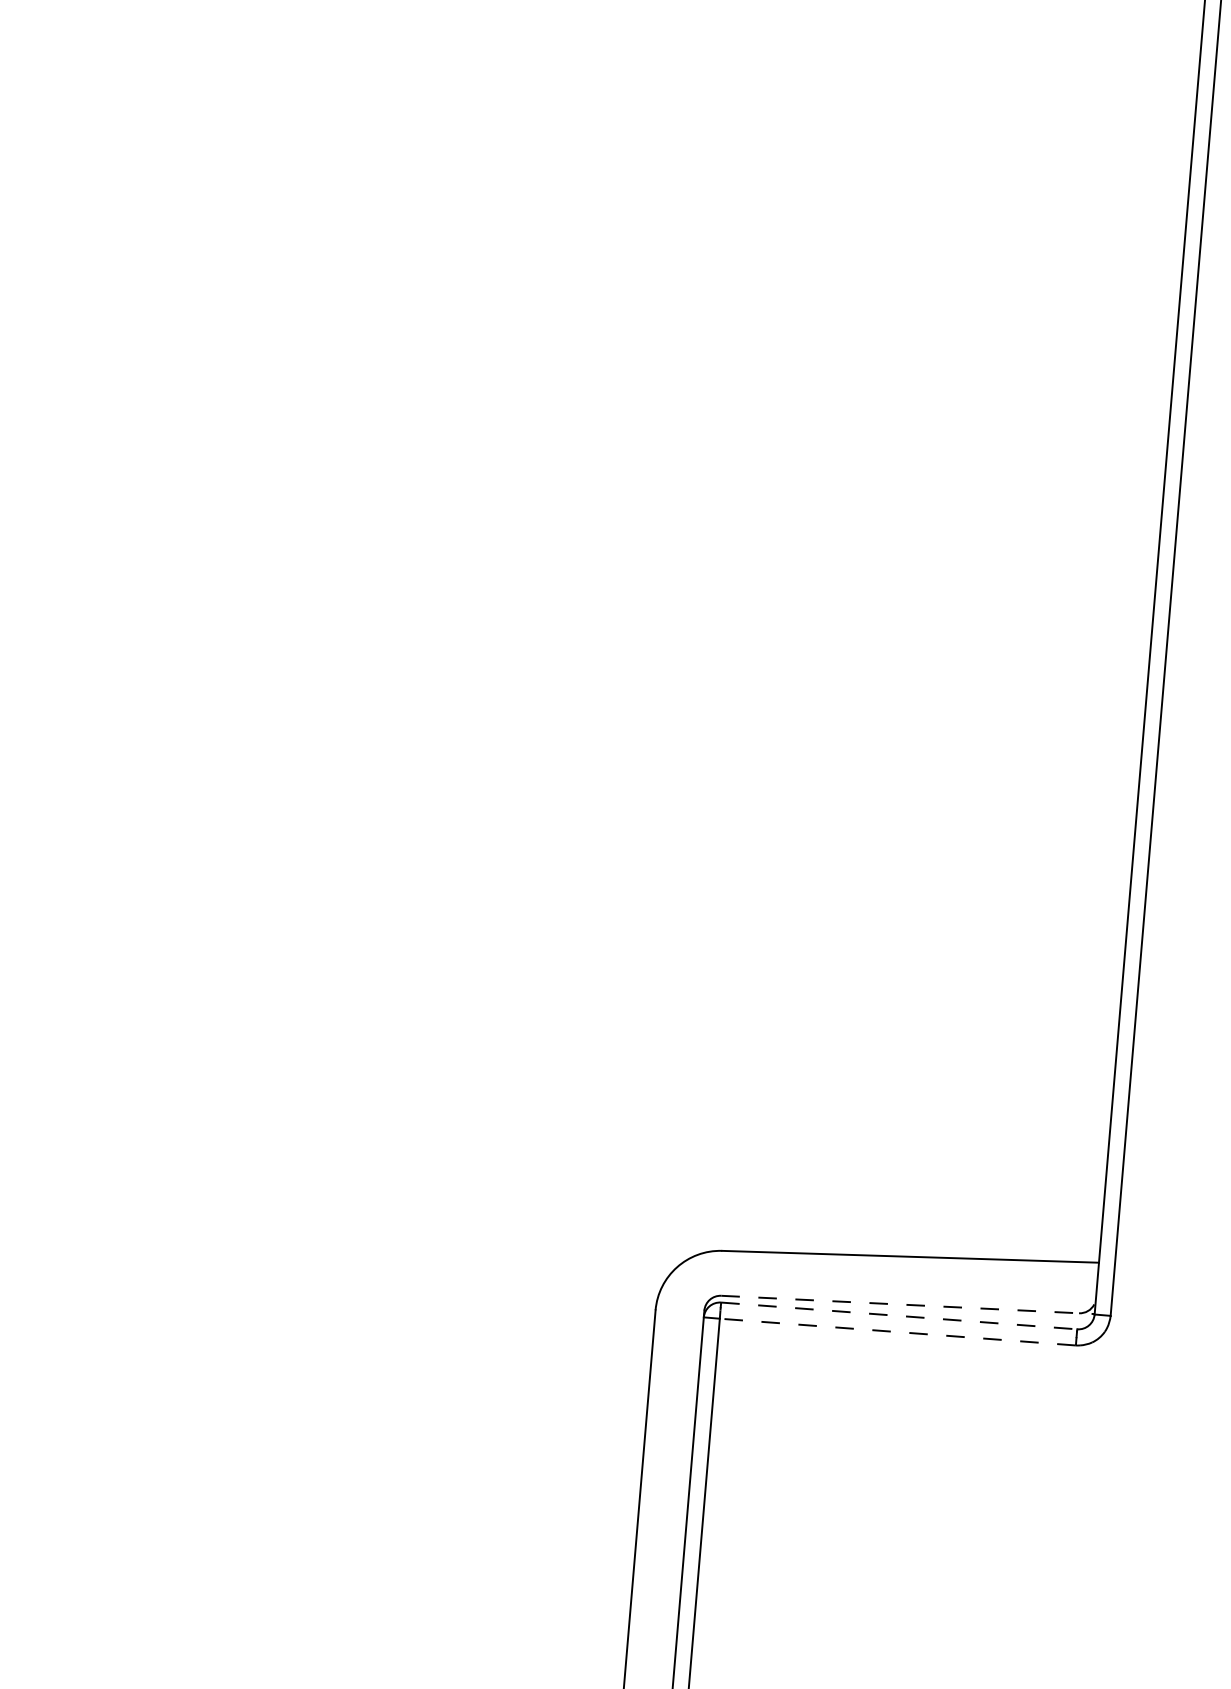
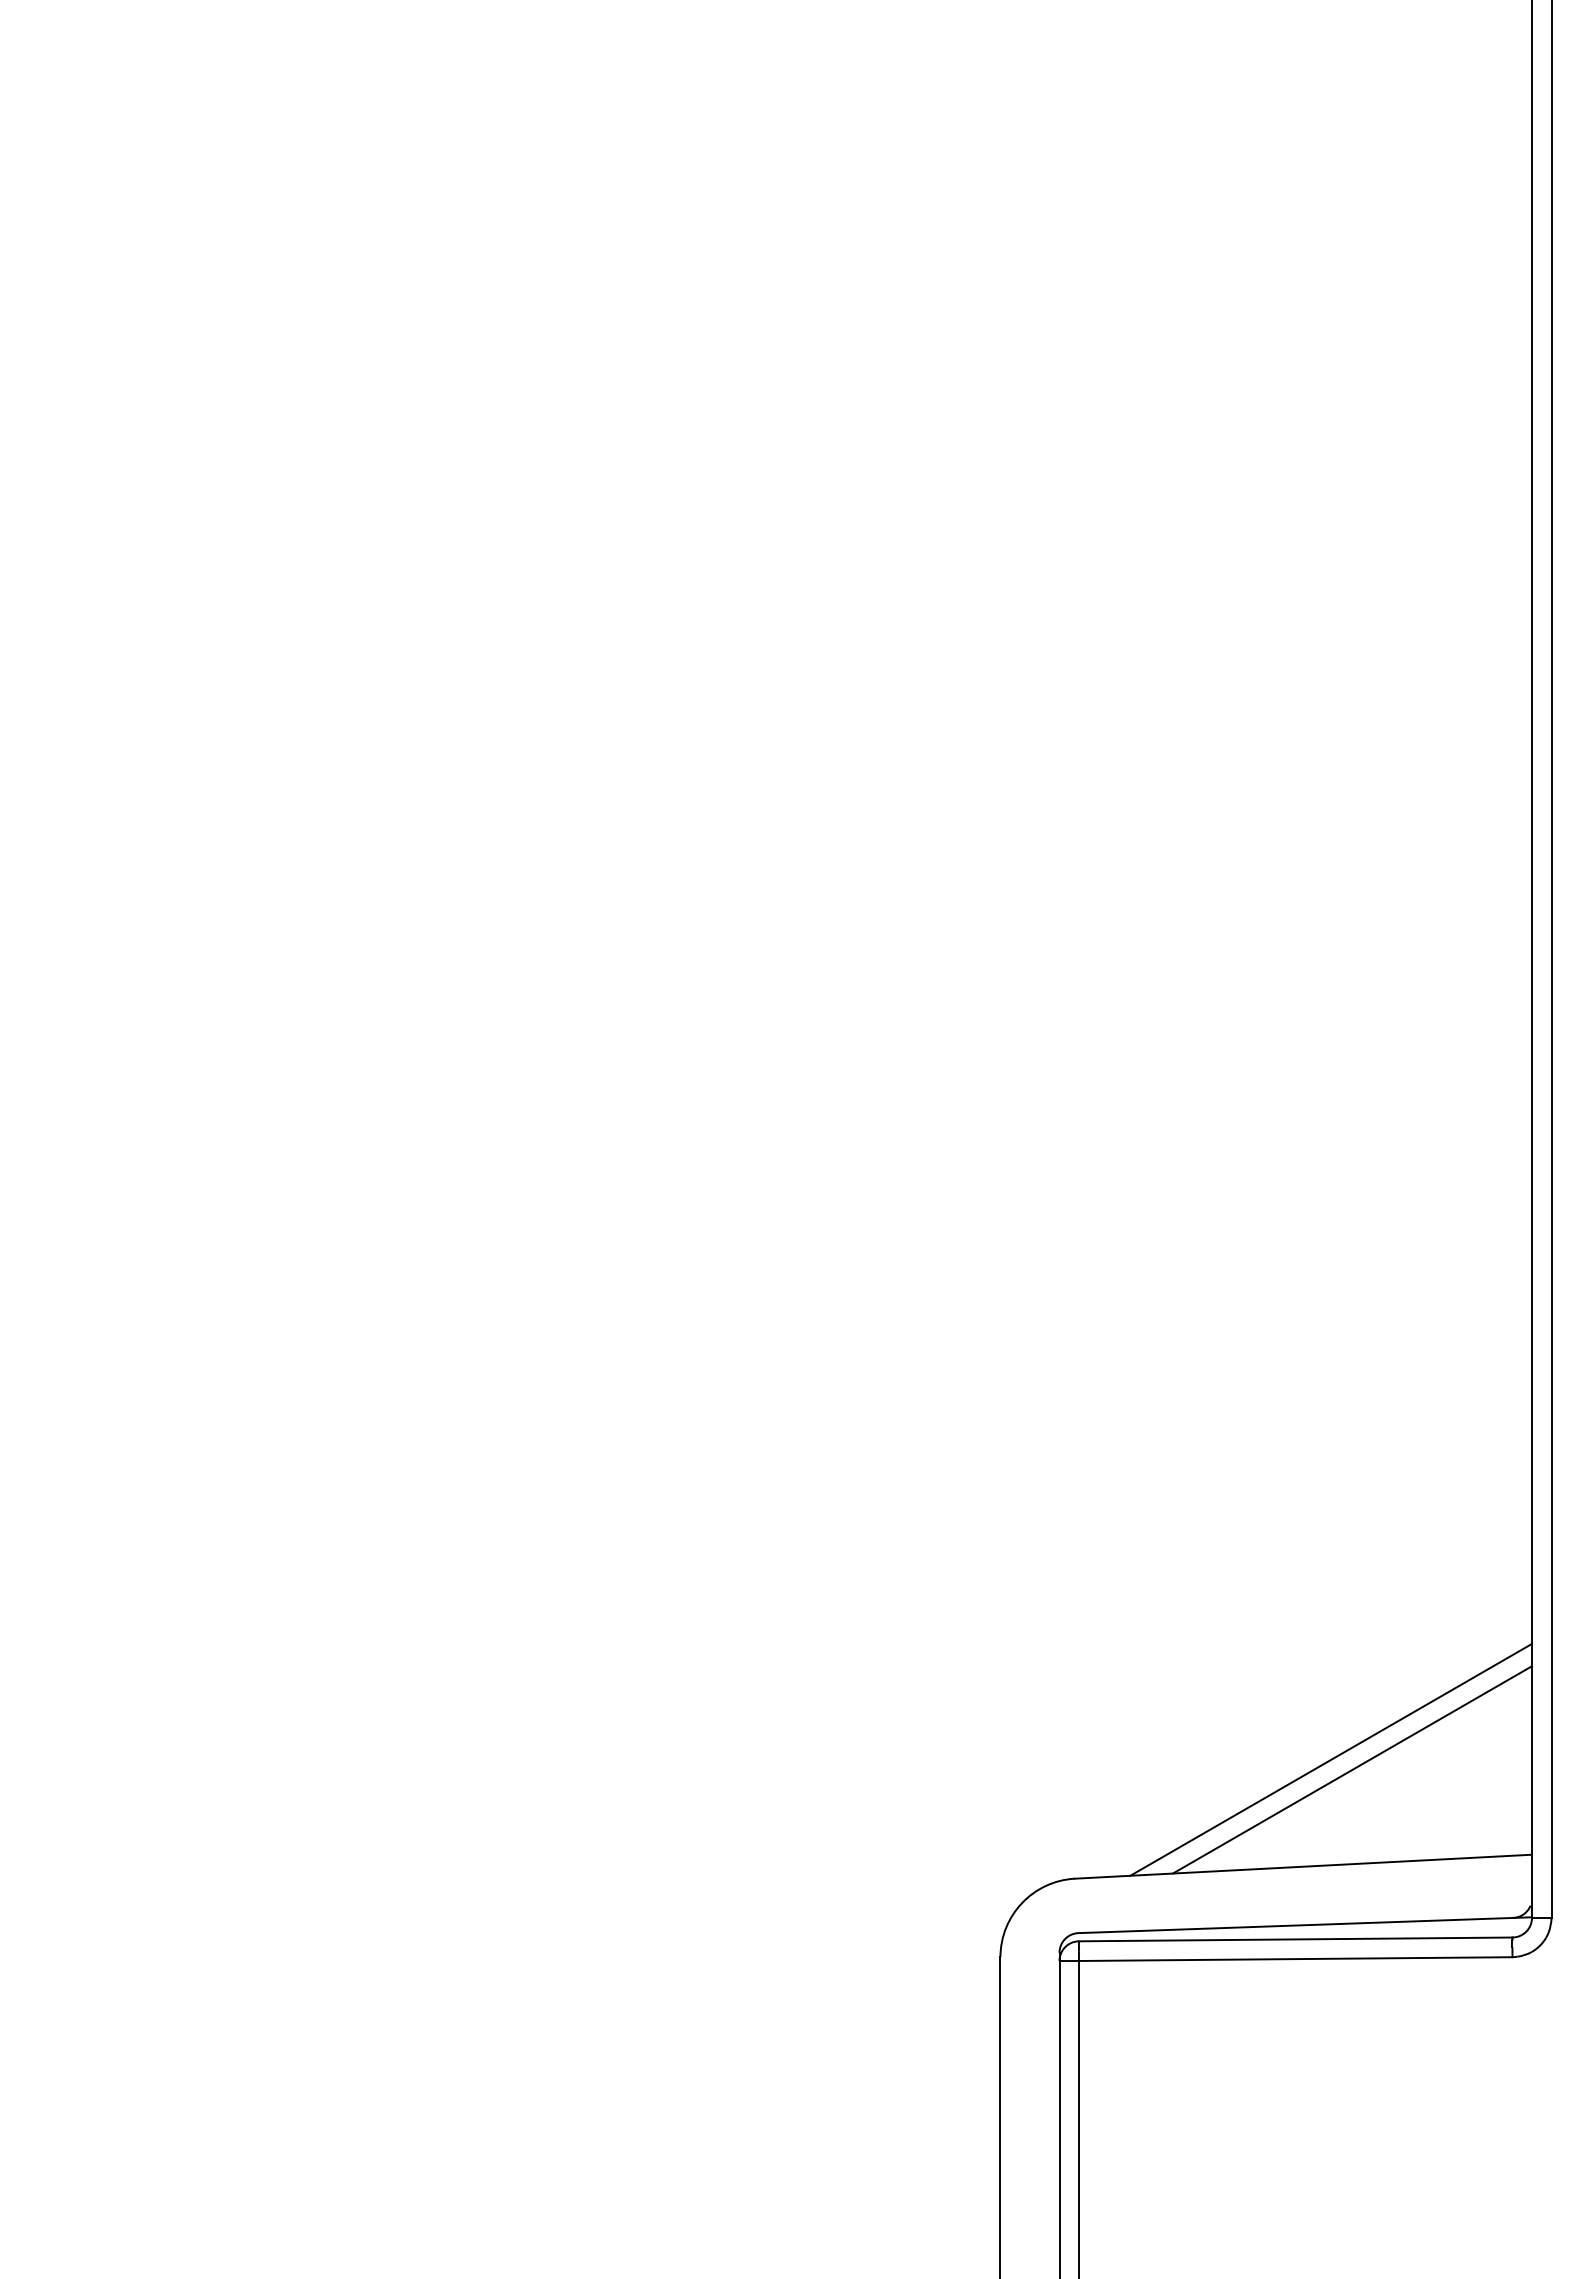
line: (940, 1170) -> (1331, 1759), added
line: (957, 1180) -> (1352, 1769), added
line: (908, 1305) -> (1305, 1925), dashed -> solid
line: (899, 1315) -> (1295, 1939), dashed -> solid
line: (897, 1332) -> (1295, 1959), dashed -> solid

